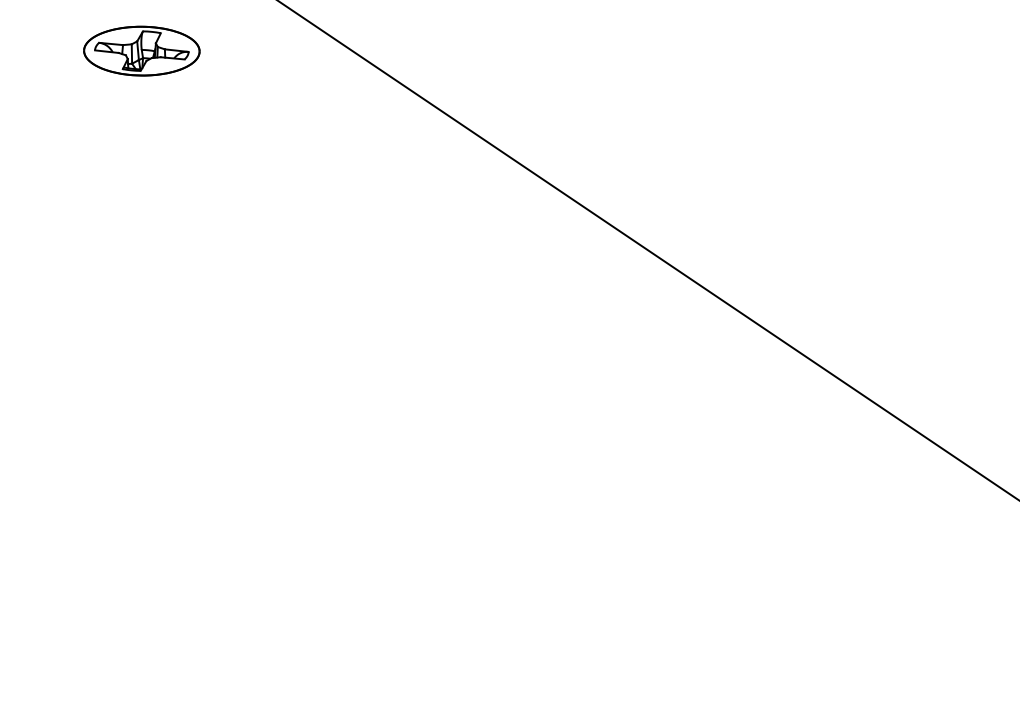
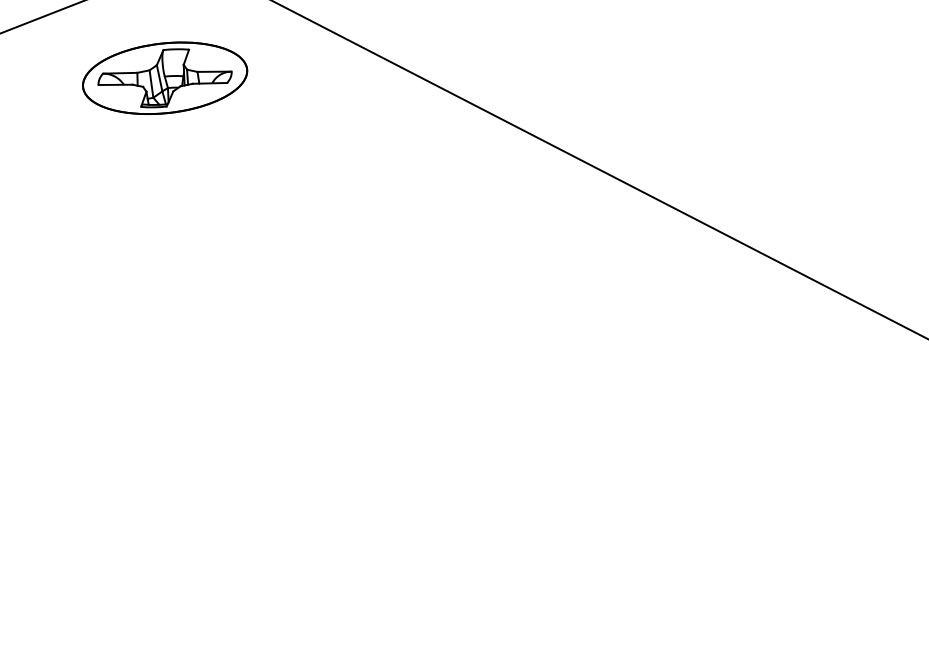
part: (141, 50) -> (164, 77), size x1.43

